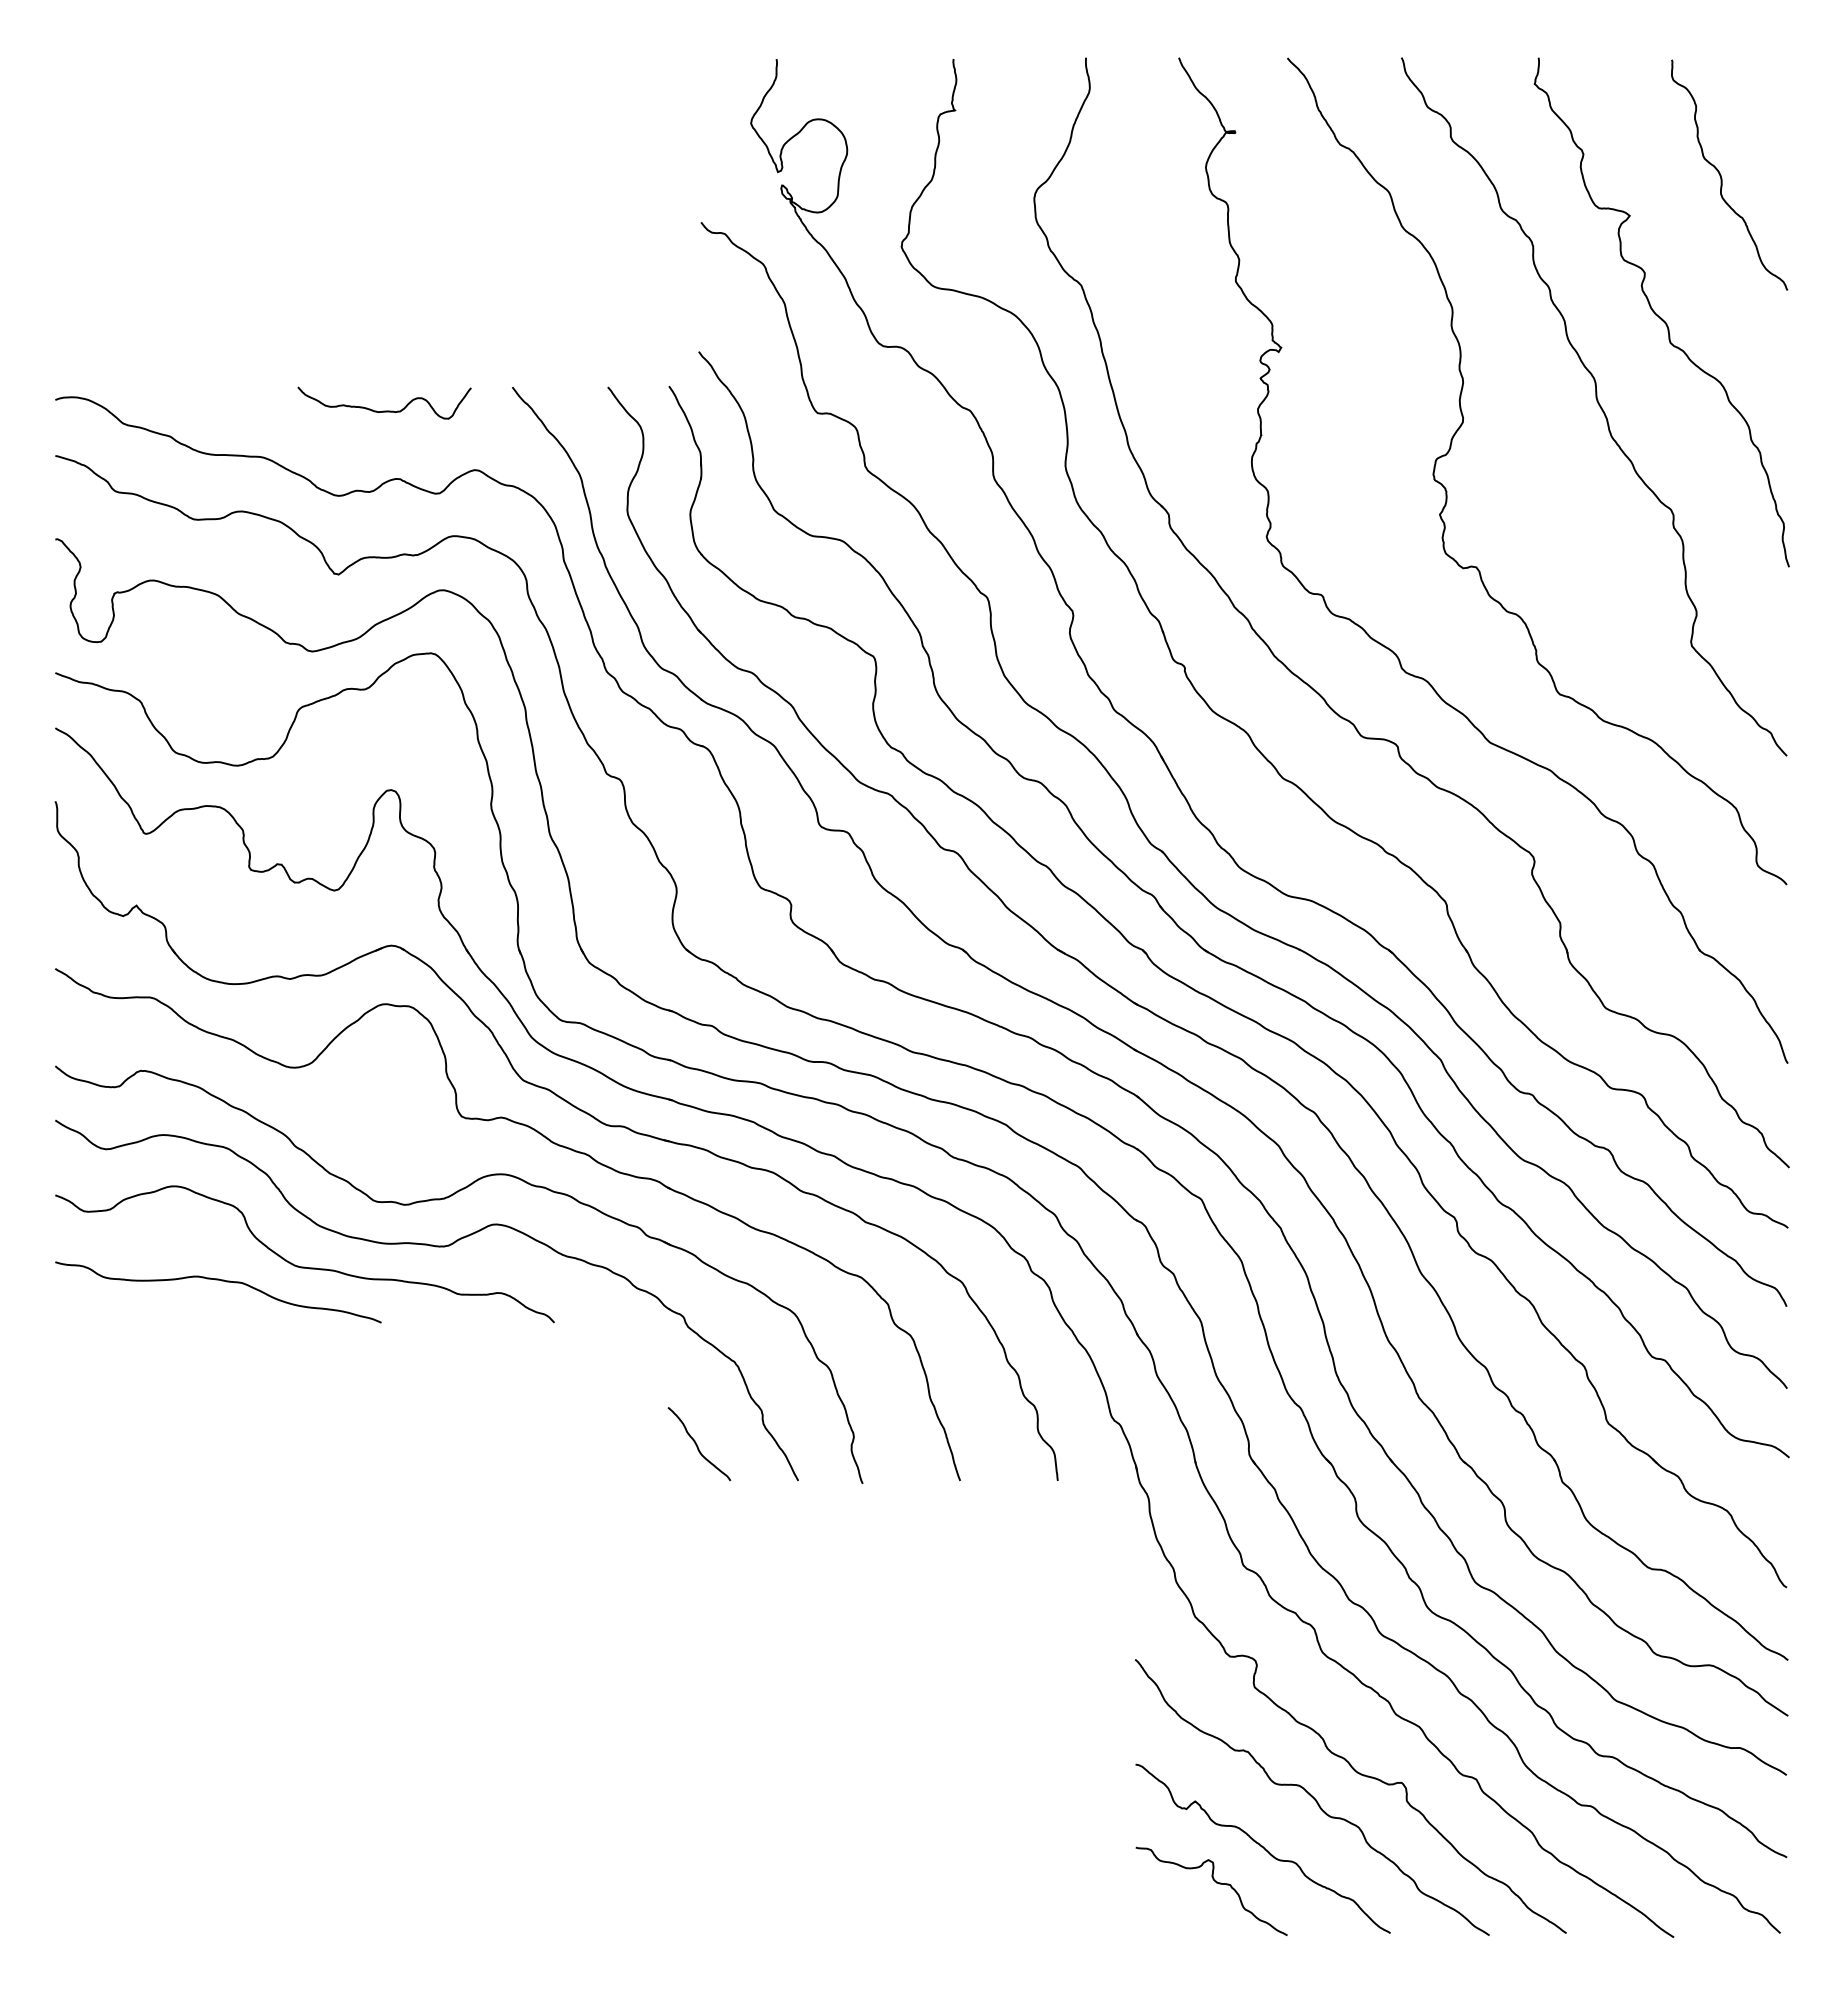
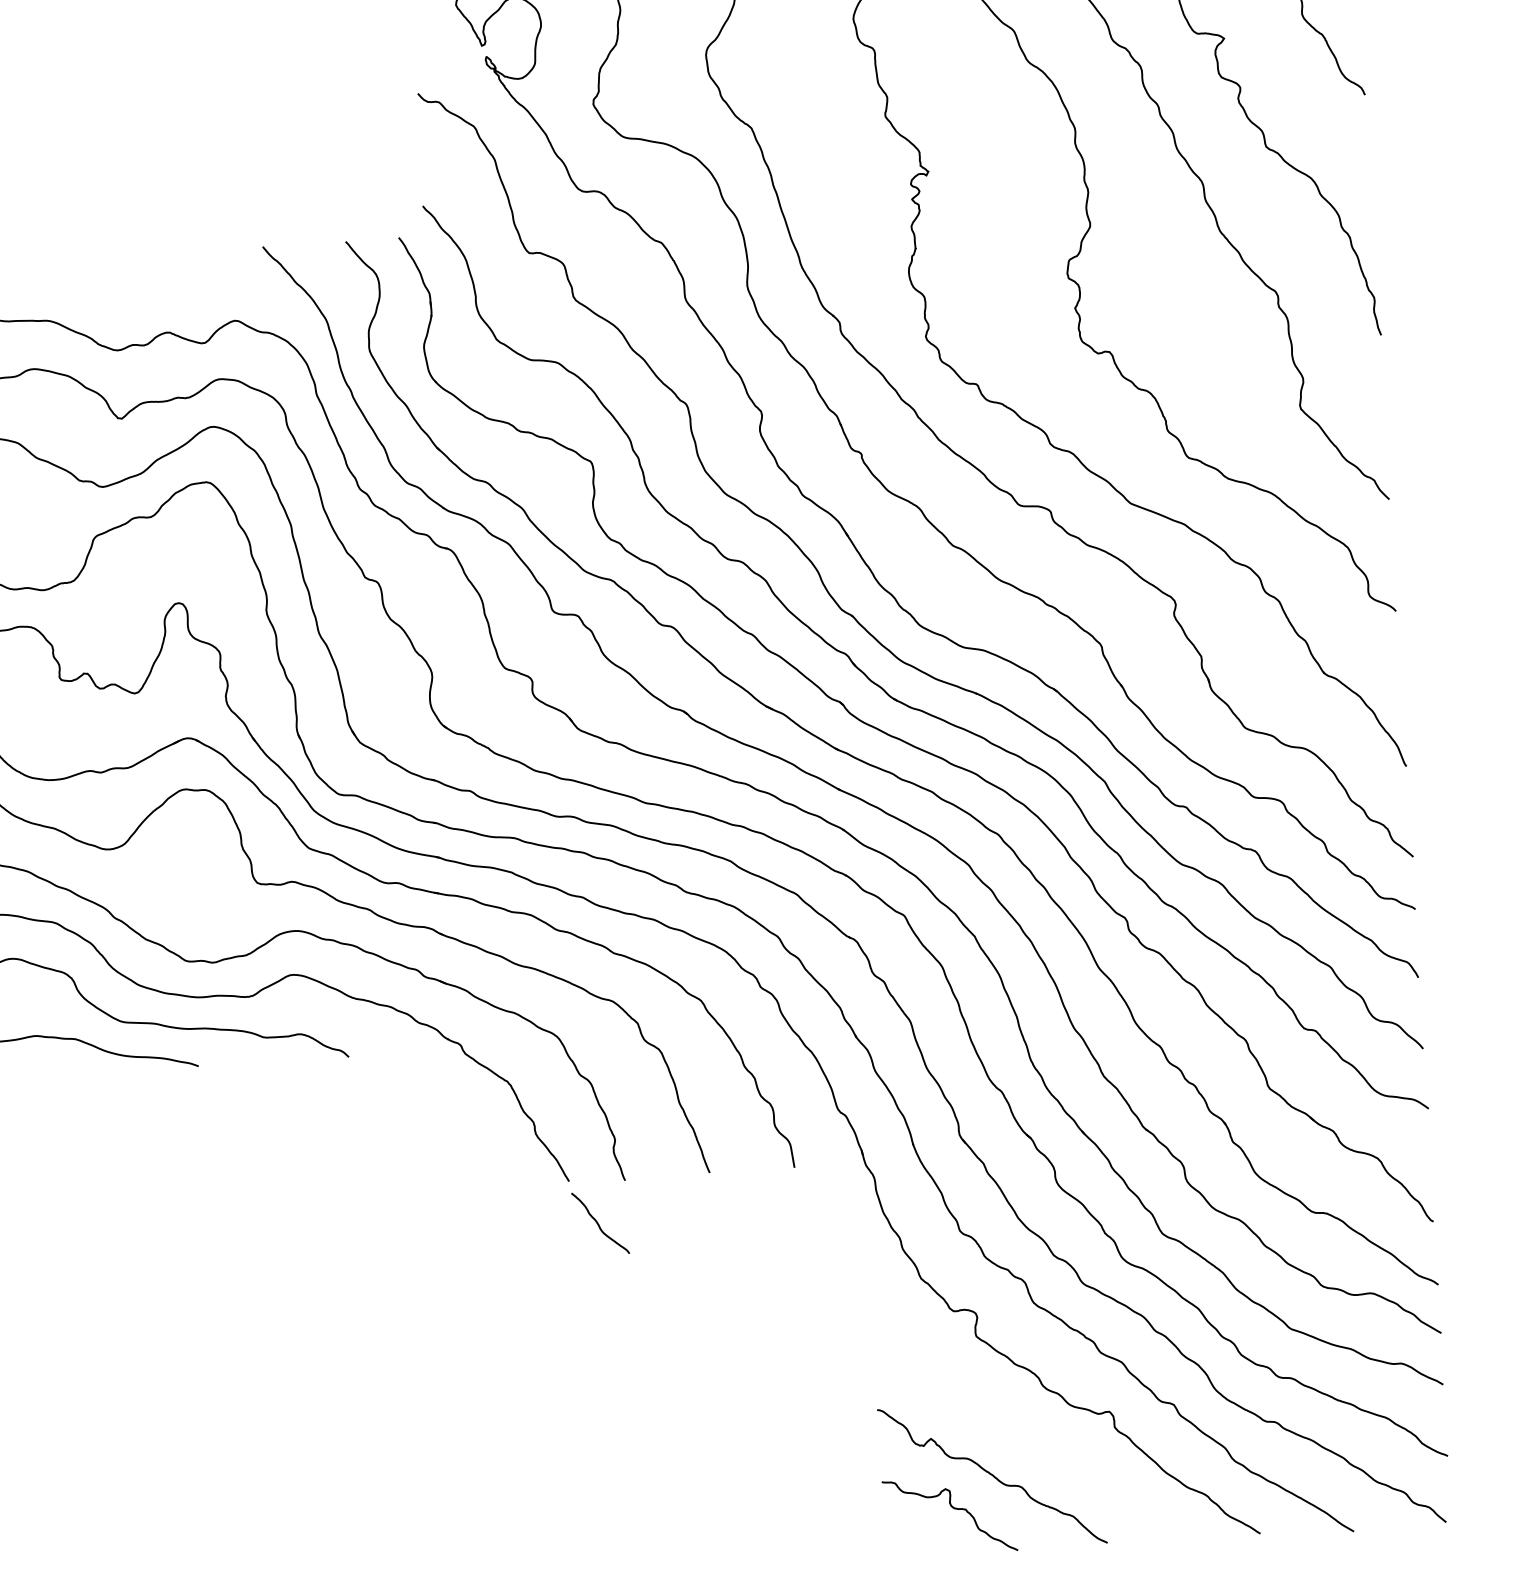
curve: (384, 410) -> (152, 273), removed
curve: (697, 1444) -> (598, 1223), moved
curve: (1311, 1797) -> (1031, 1429), removed

